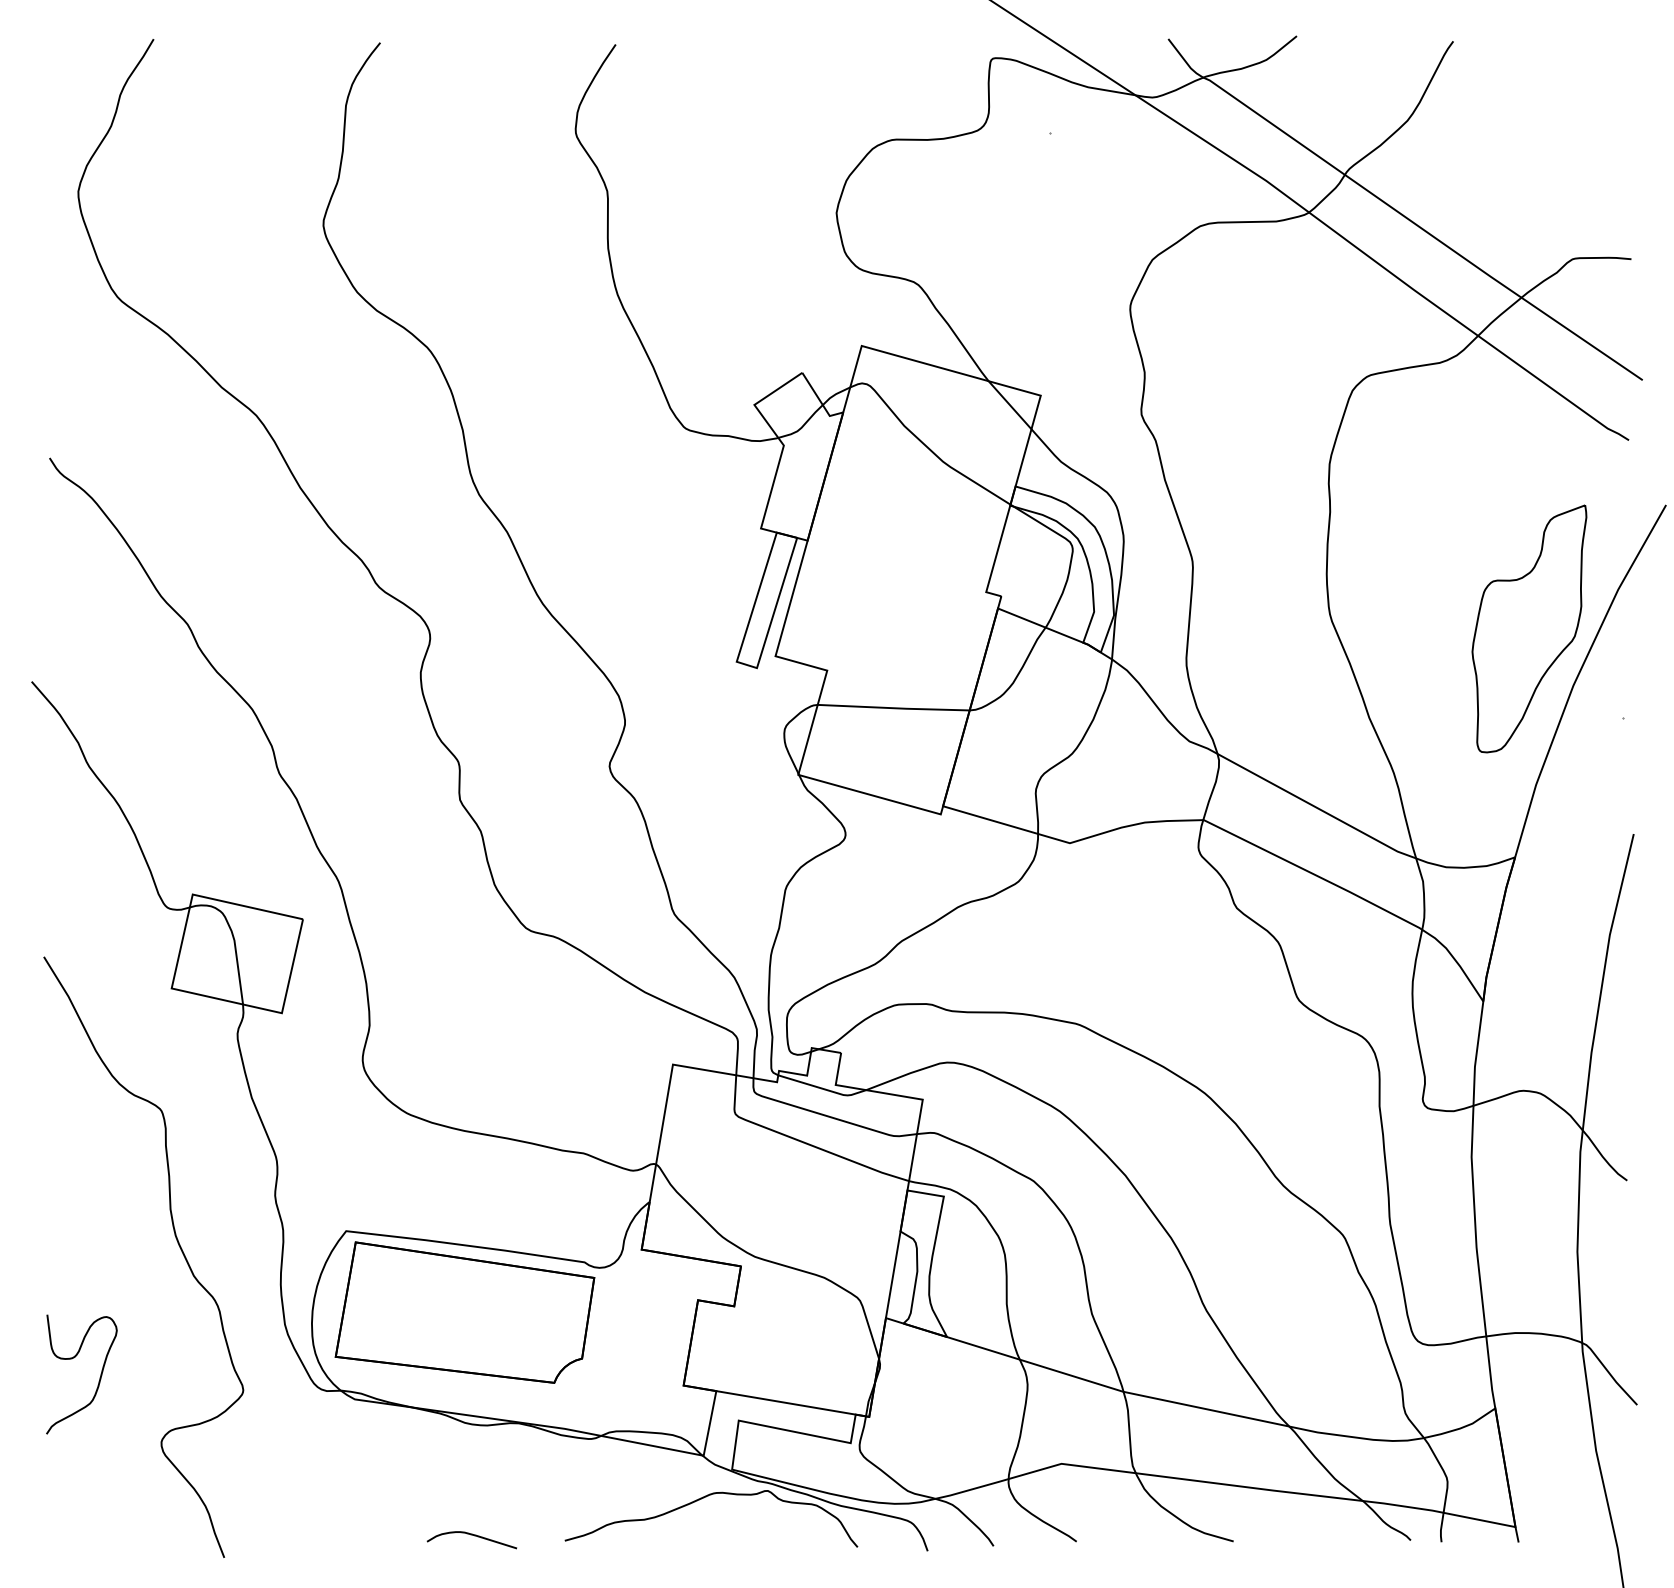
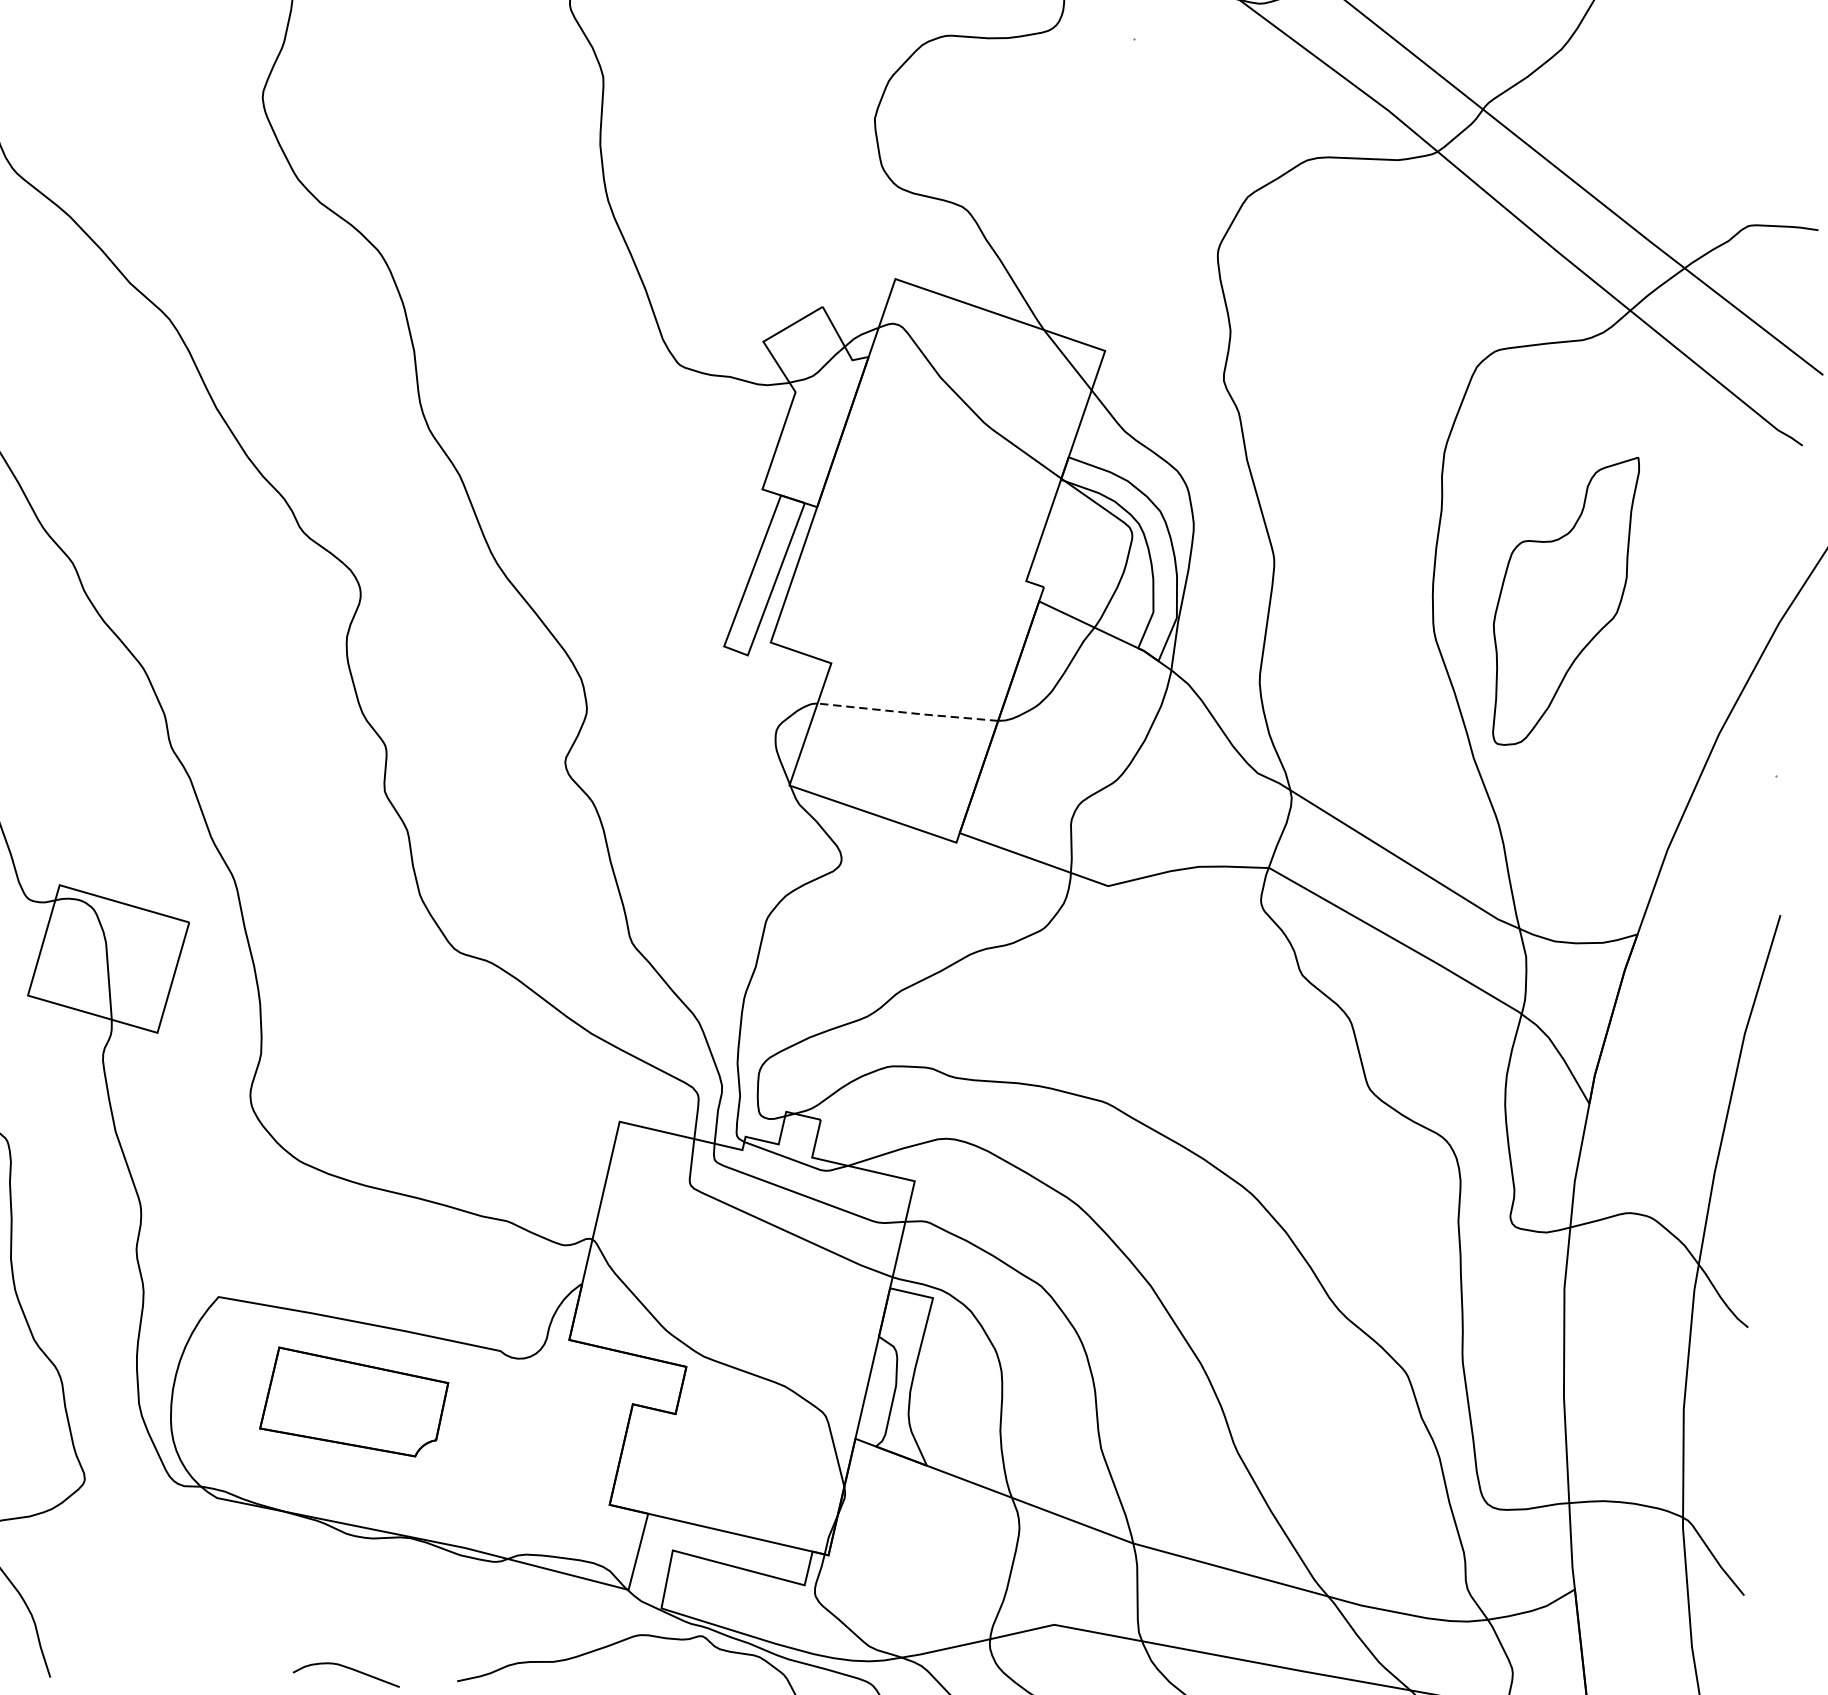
part: (1529, 628) -> (1563, 600), moved
line: (894, 708) -> (908, 713), solid -> dashed
part: (464, 1312) -> (353, 1402), size x0.6

